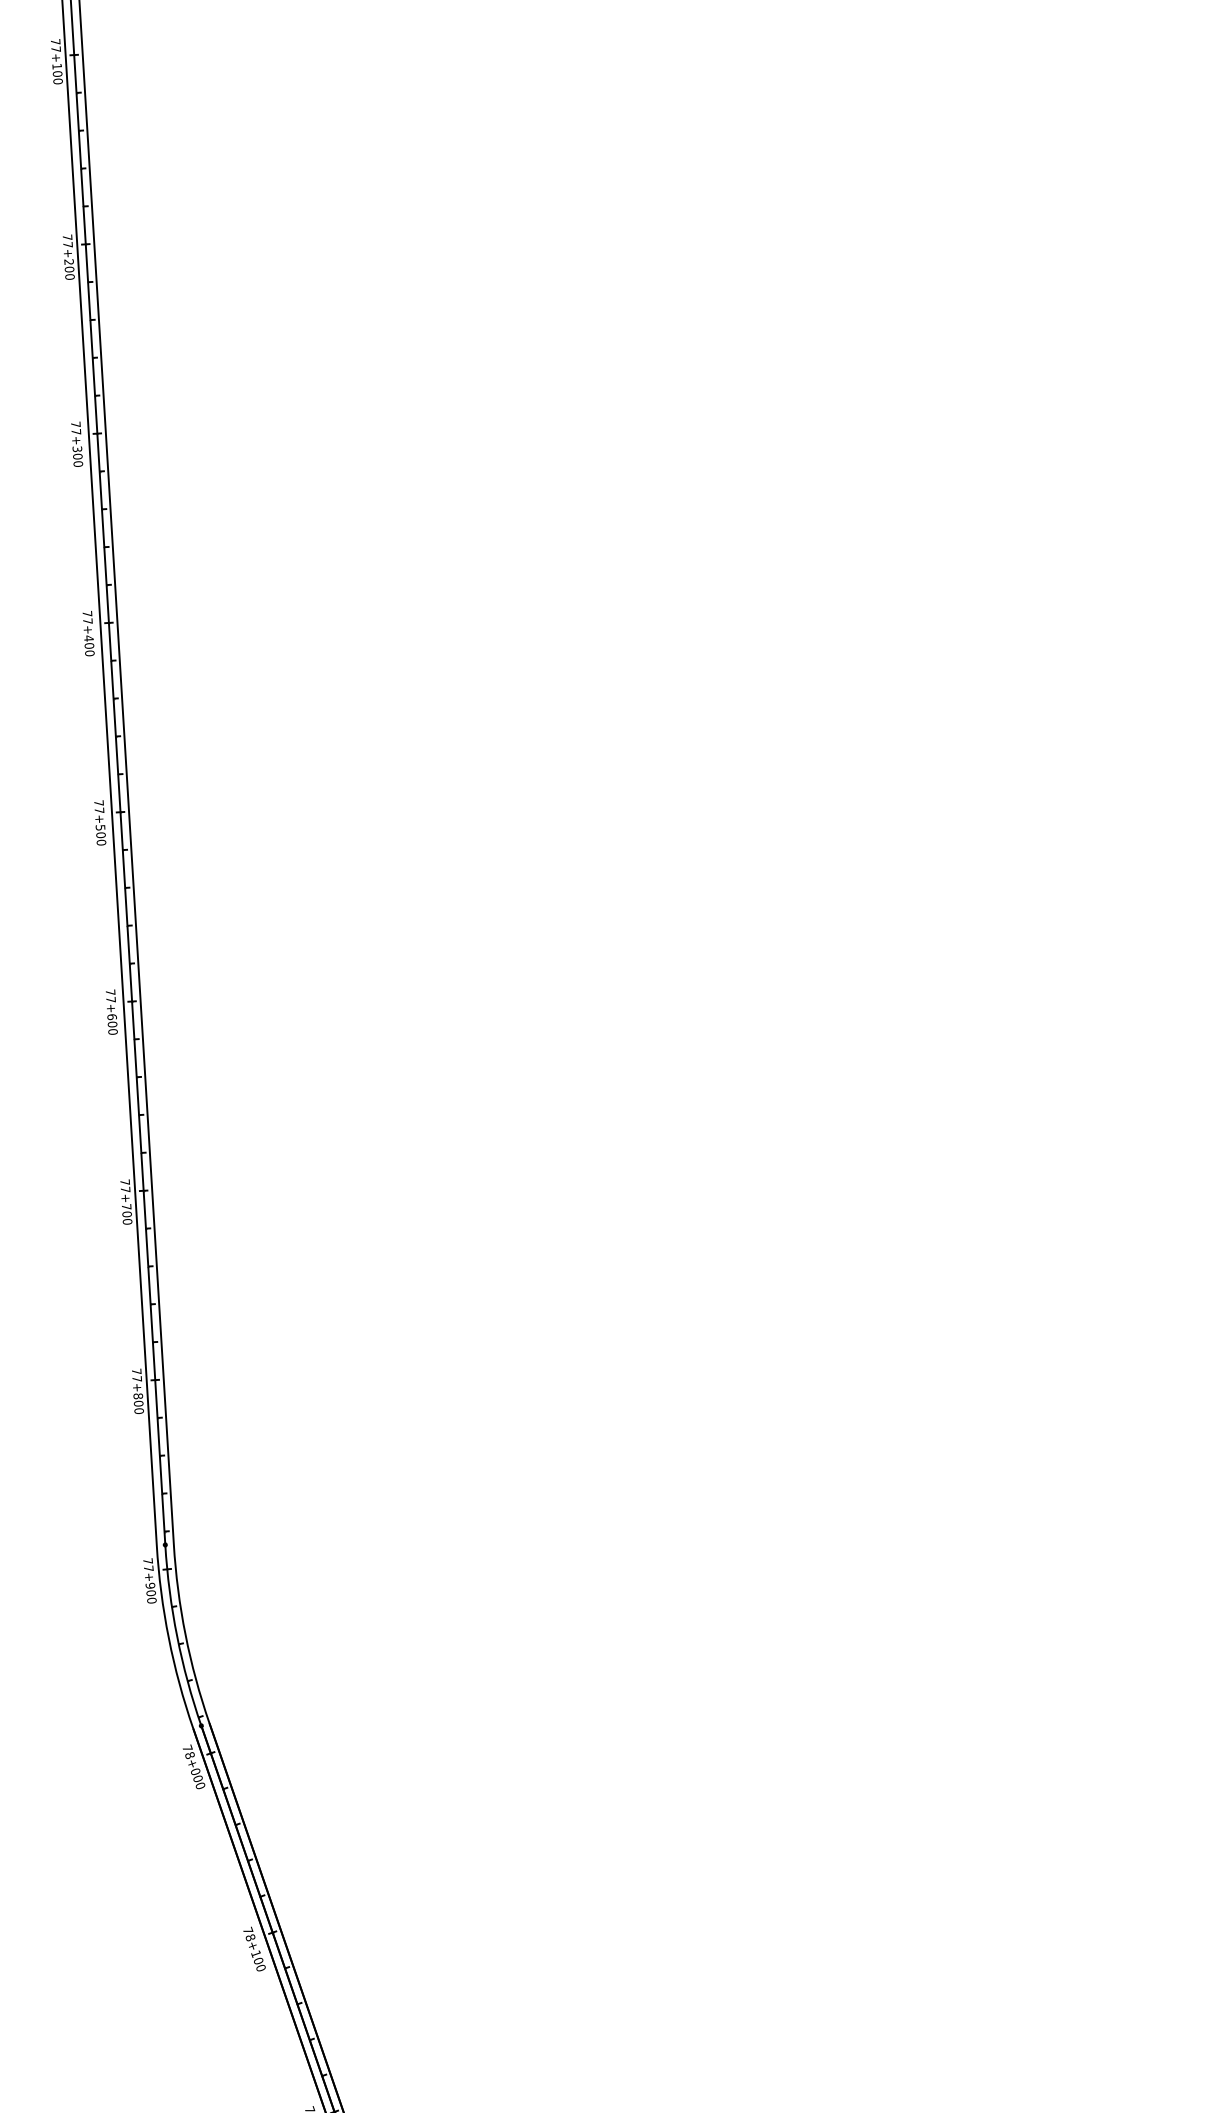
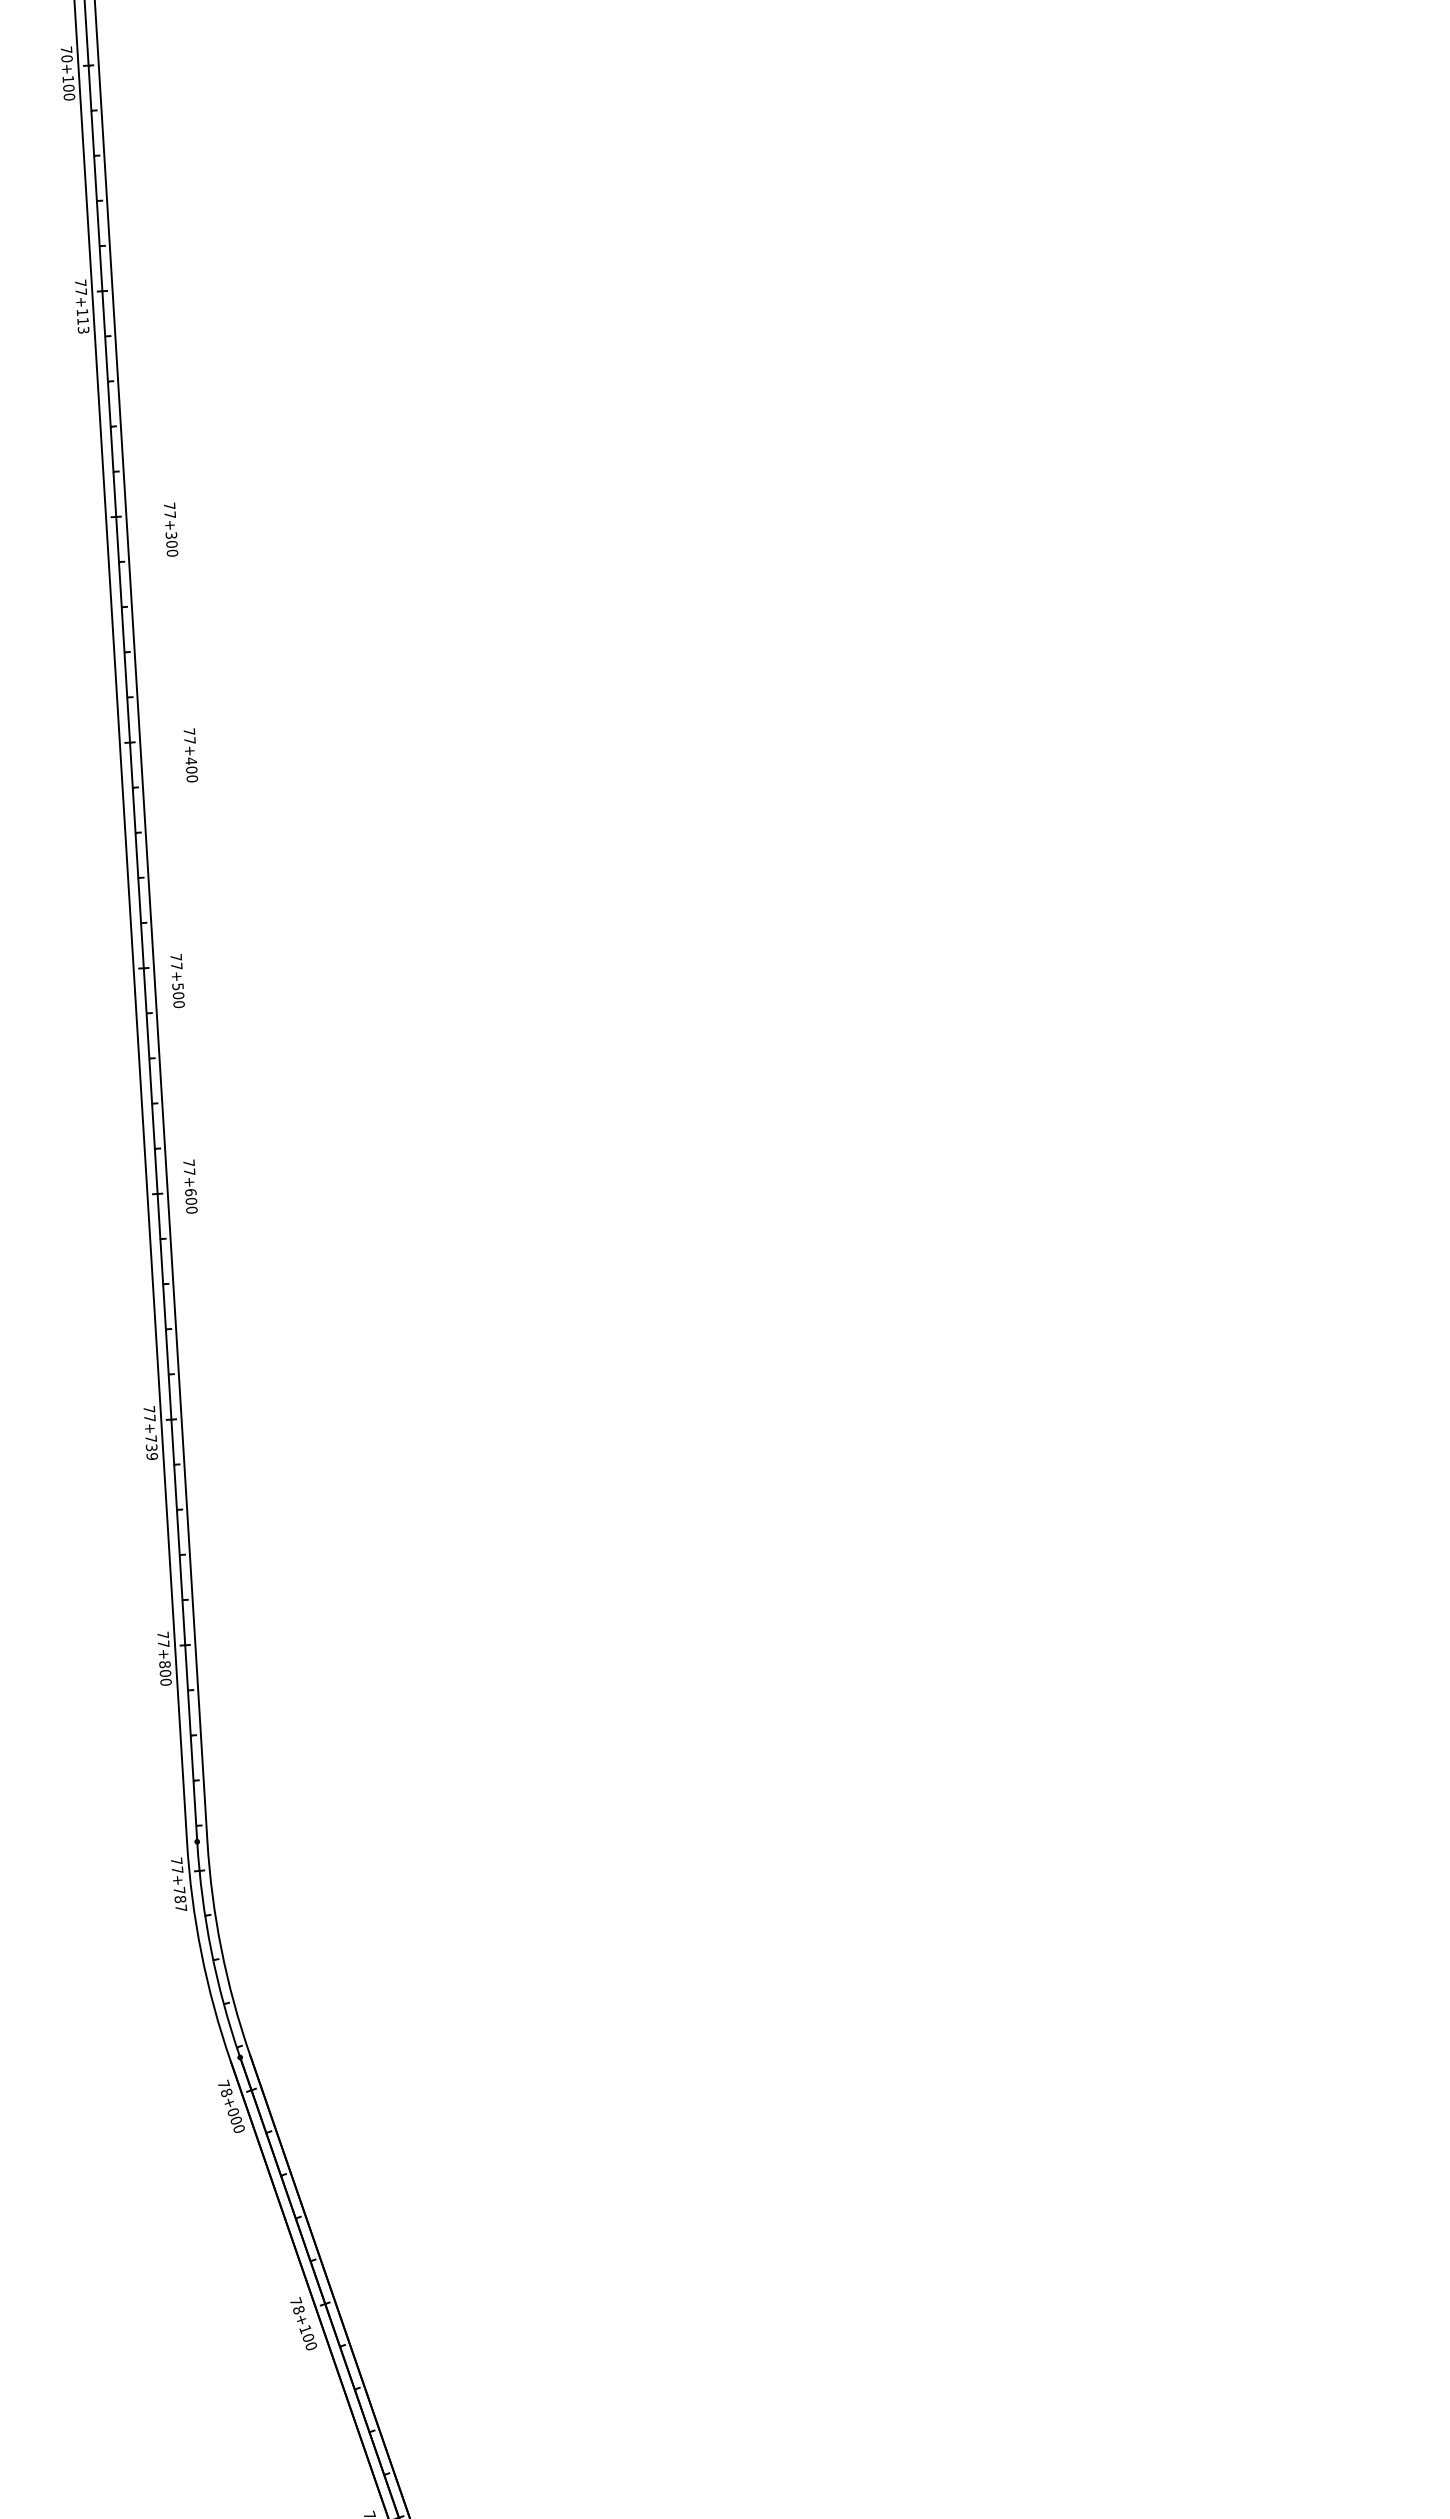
text: (55, 49) -> (66, 58), 77+100 -> 70+100
text: (69, 269) -> (82, 321), 77+200 -> 77+113
text: (77, 444) -> (171, 529), moved
text: (88, 633) -> (190, 755), moved
text: (100, 823) -> (177, 981), moved
text: (111, 1012) -> (190, 1186), moved
text: (126, 1217) -> (151, 1451), 77+700 -> 77+739
text: (151, 1592) -> (180, 1898), 77+900 -> 77+787

